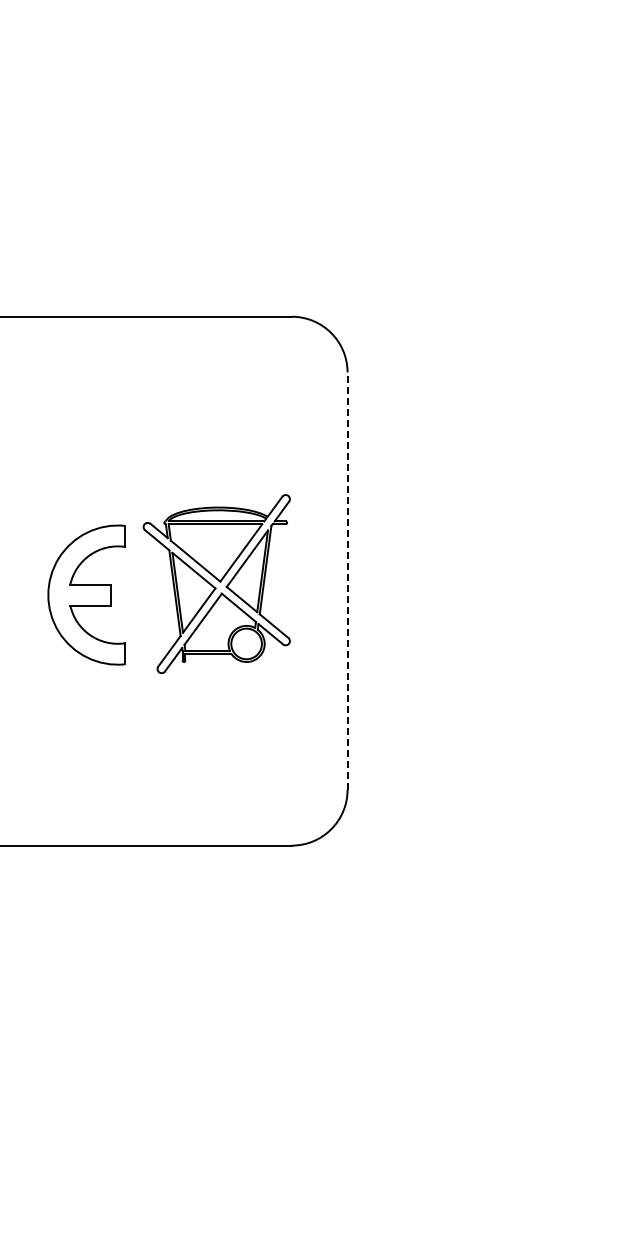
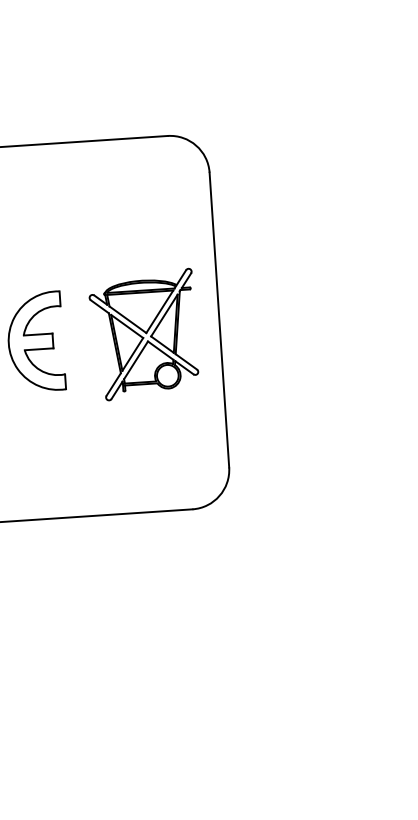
line: (347, 581) -> (219, 320), dashed -> solid
part: (216, 584) -> (143, 335), moved

